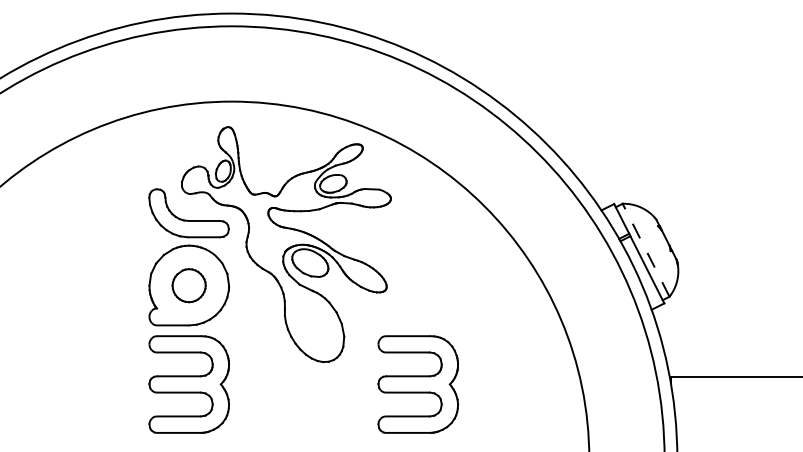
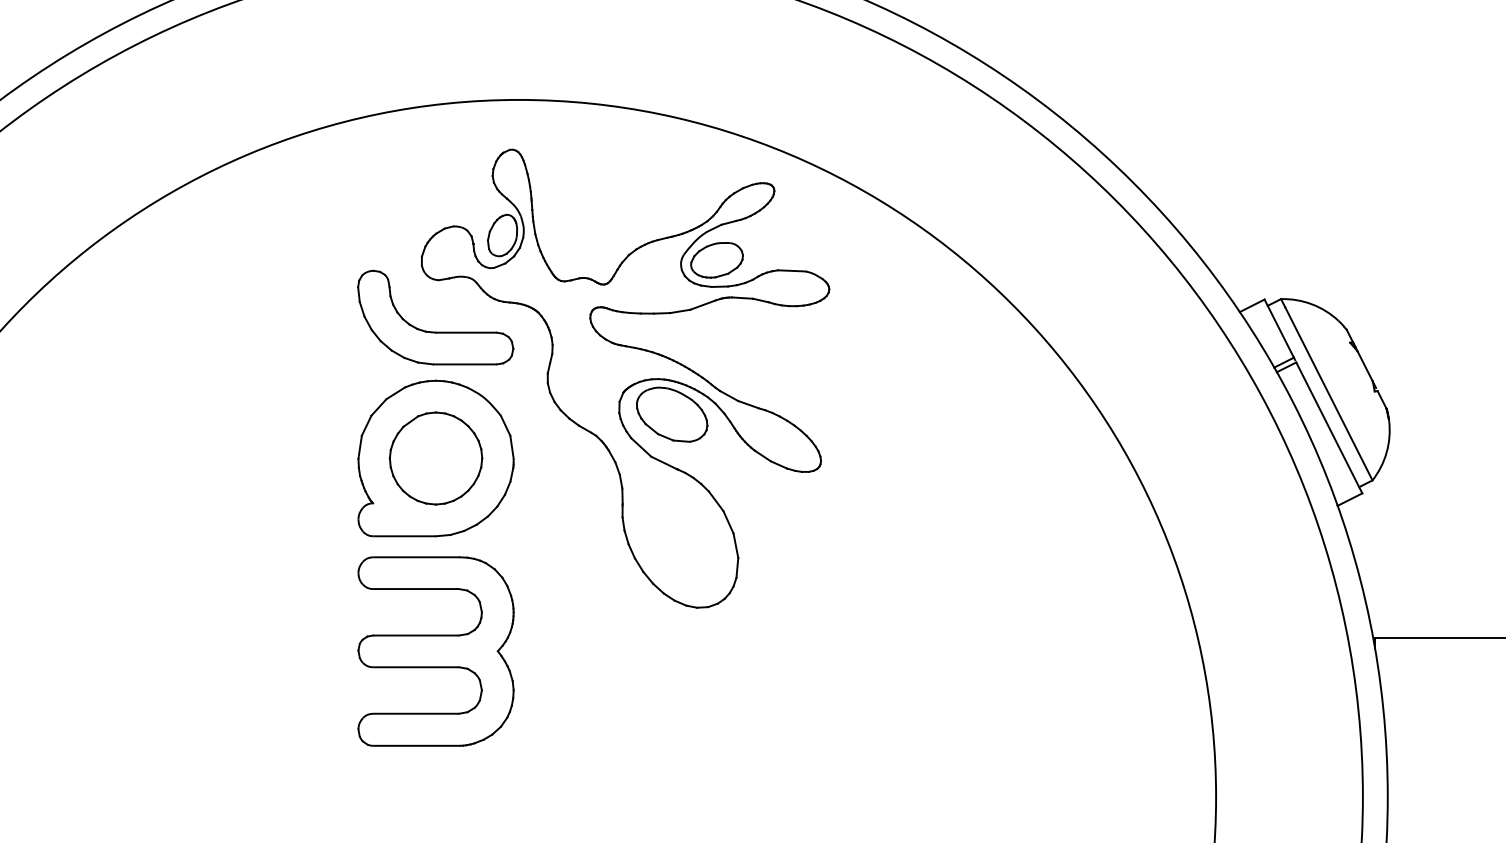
line: (647, 252) -> (1329, 394), dashed -> solid
part: (188, 285) -> (434, 458), size x1.43
part: (417, 384) -> (881, 651), removed

